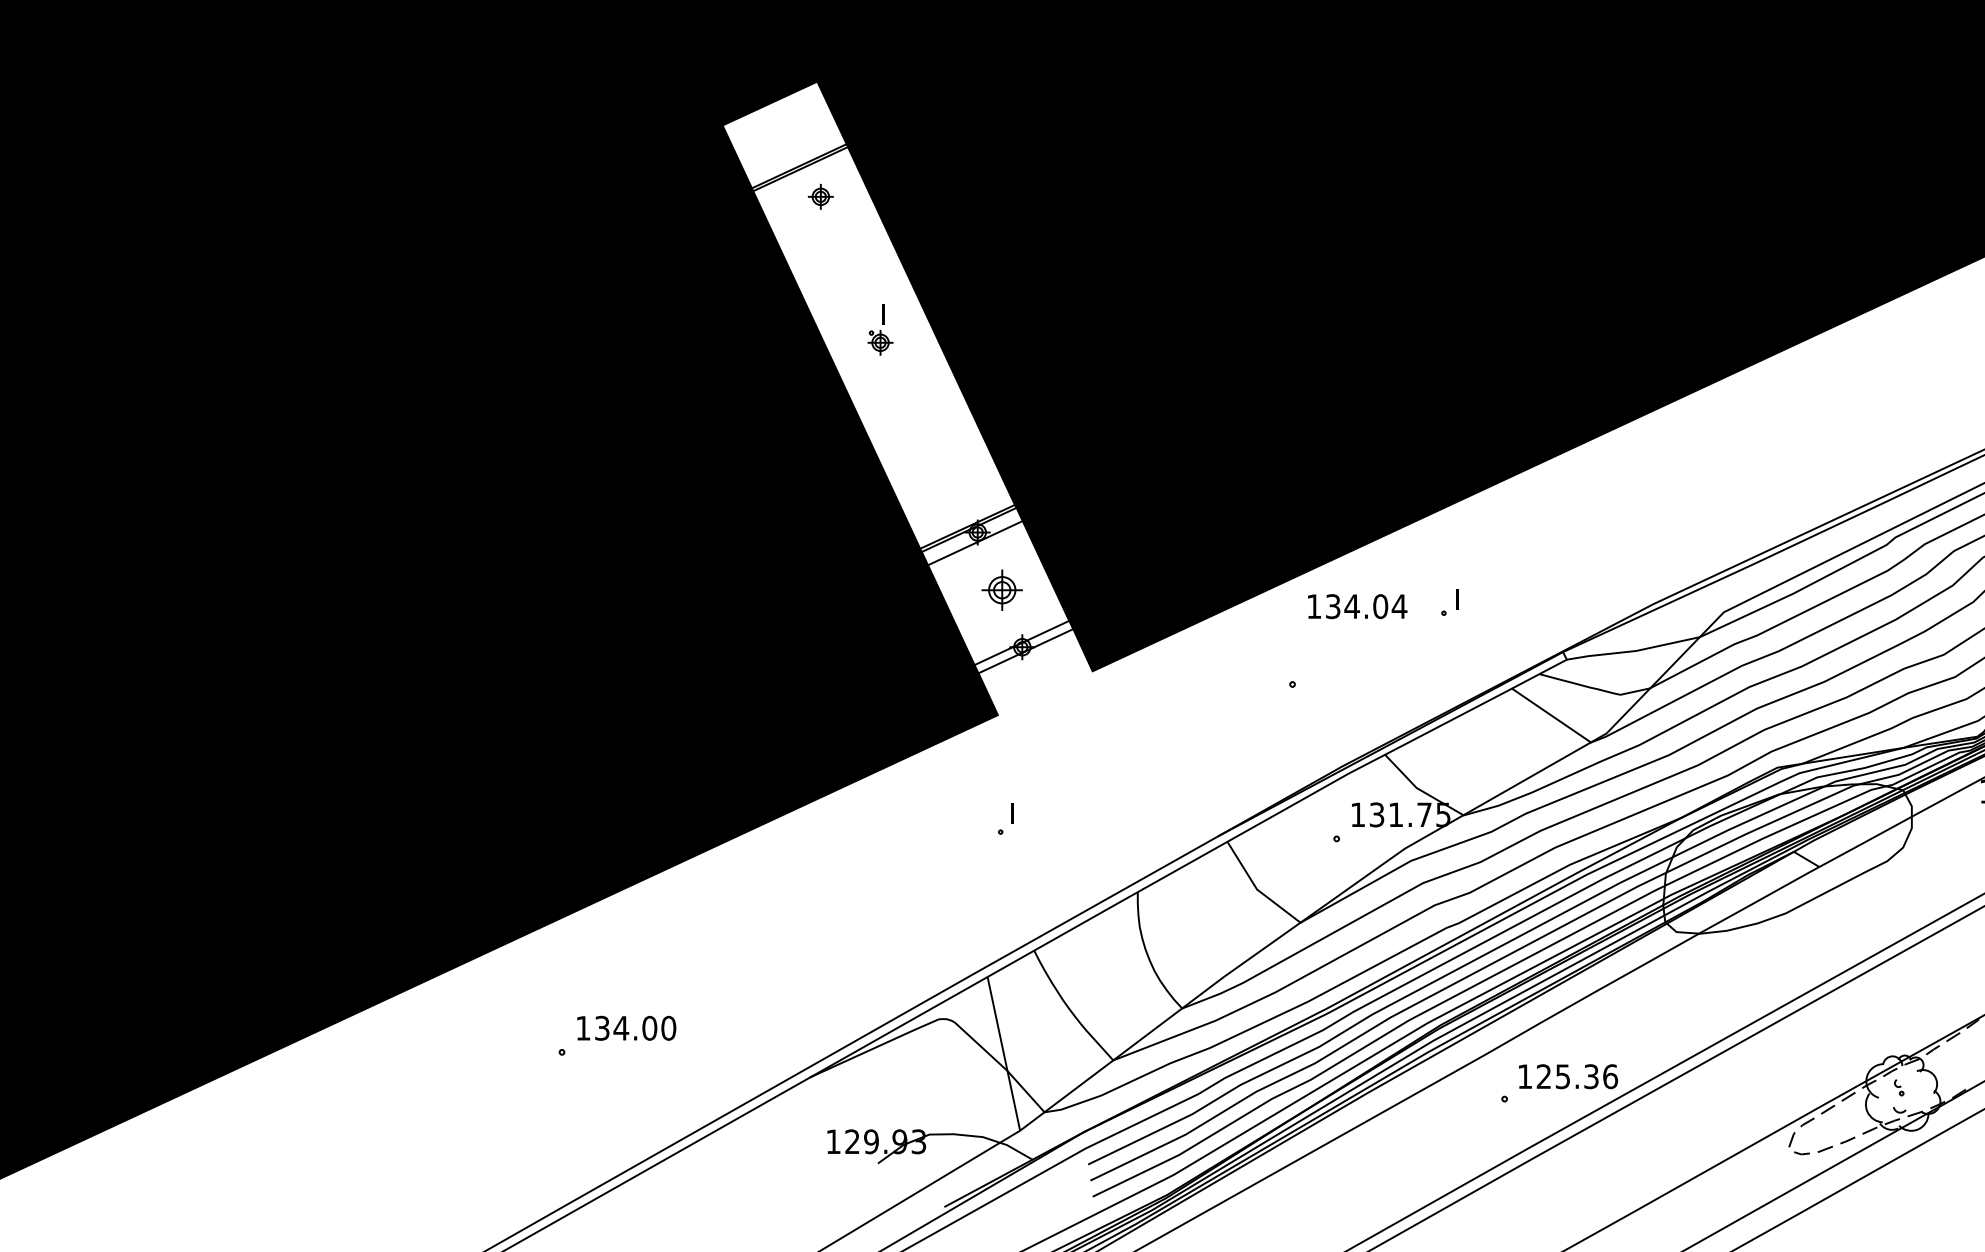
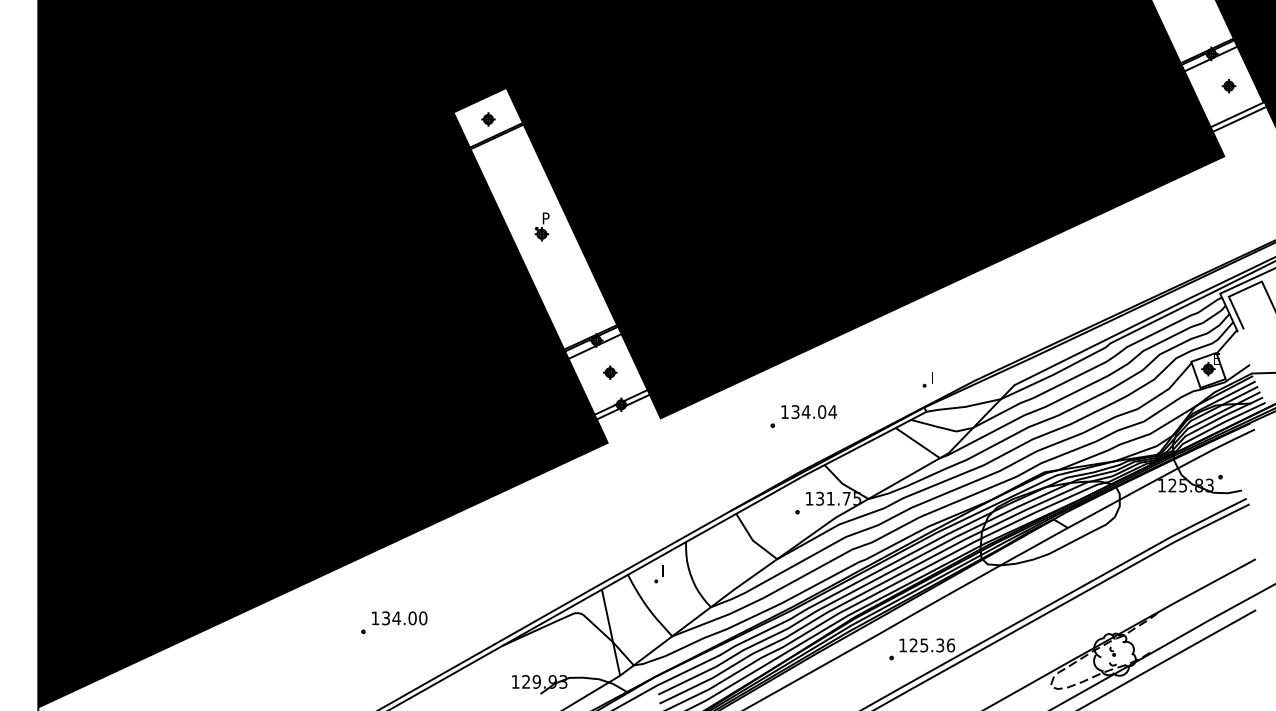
part: (820, 196) -> (488, 119), moved
text: (886, 314) -> (545, 218), I -> P
part: (1002, 589) -> (610, 372), size x0.62
part: (1449, 602) -> (927, 379), moved
text: (1358, 605) -> (809, 411), moved
part: (1004, 819) -> (658, 574), moved

